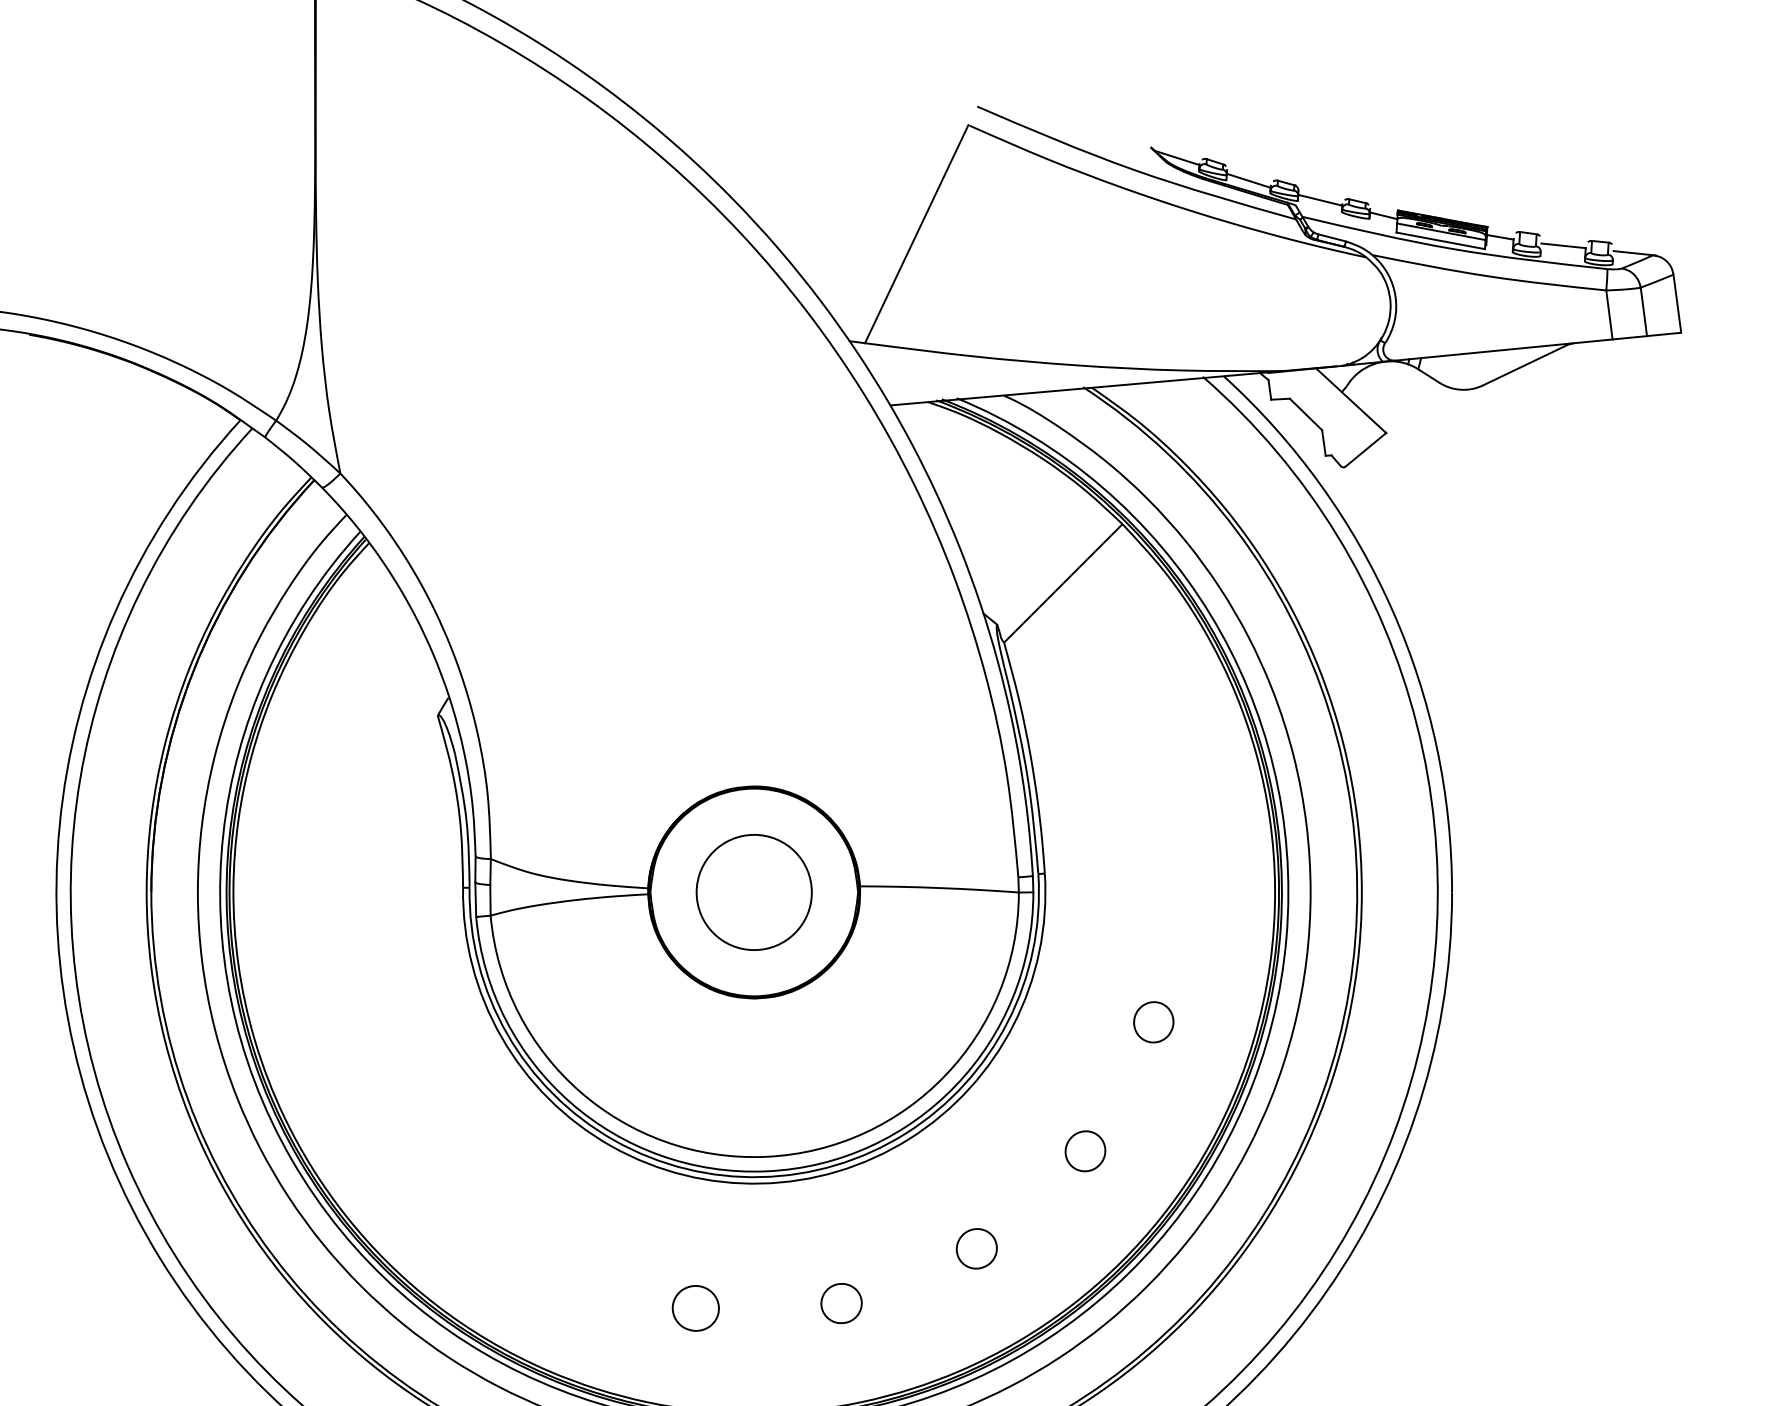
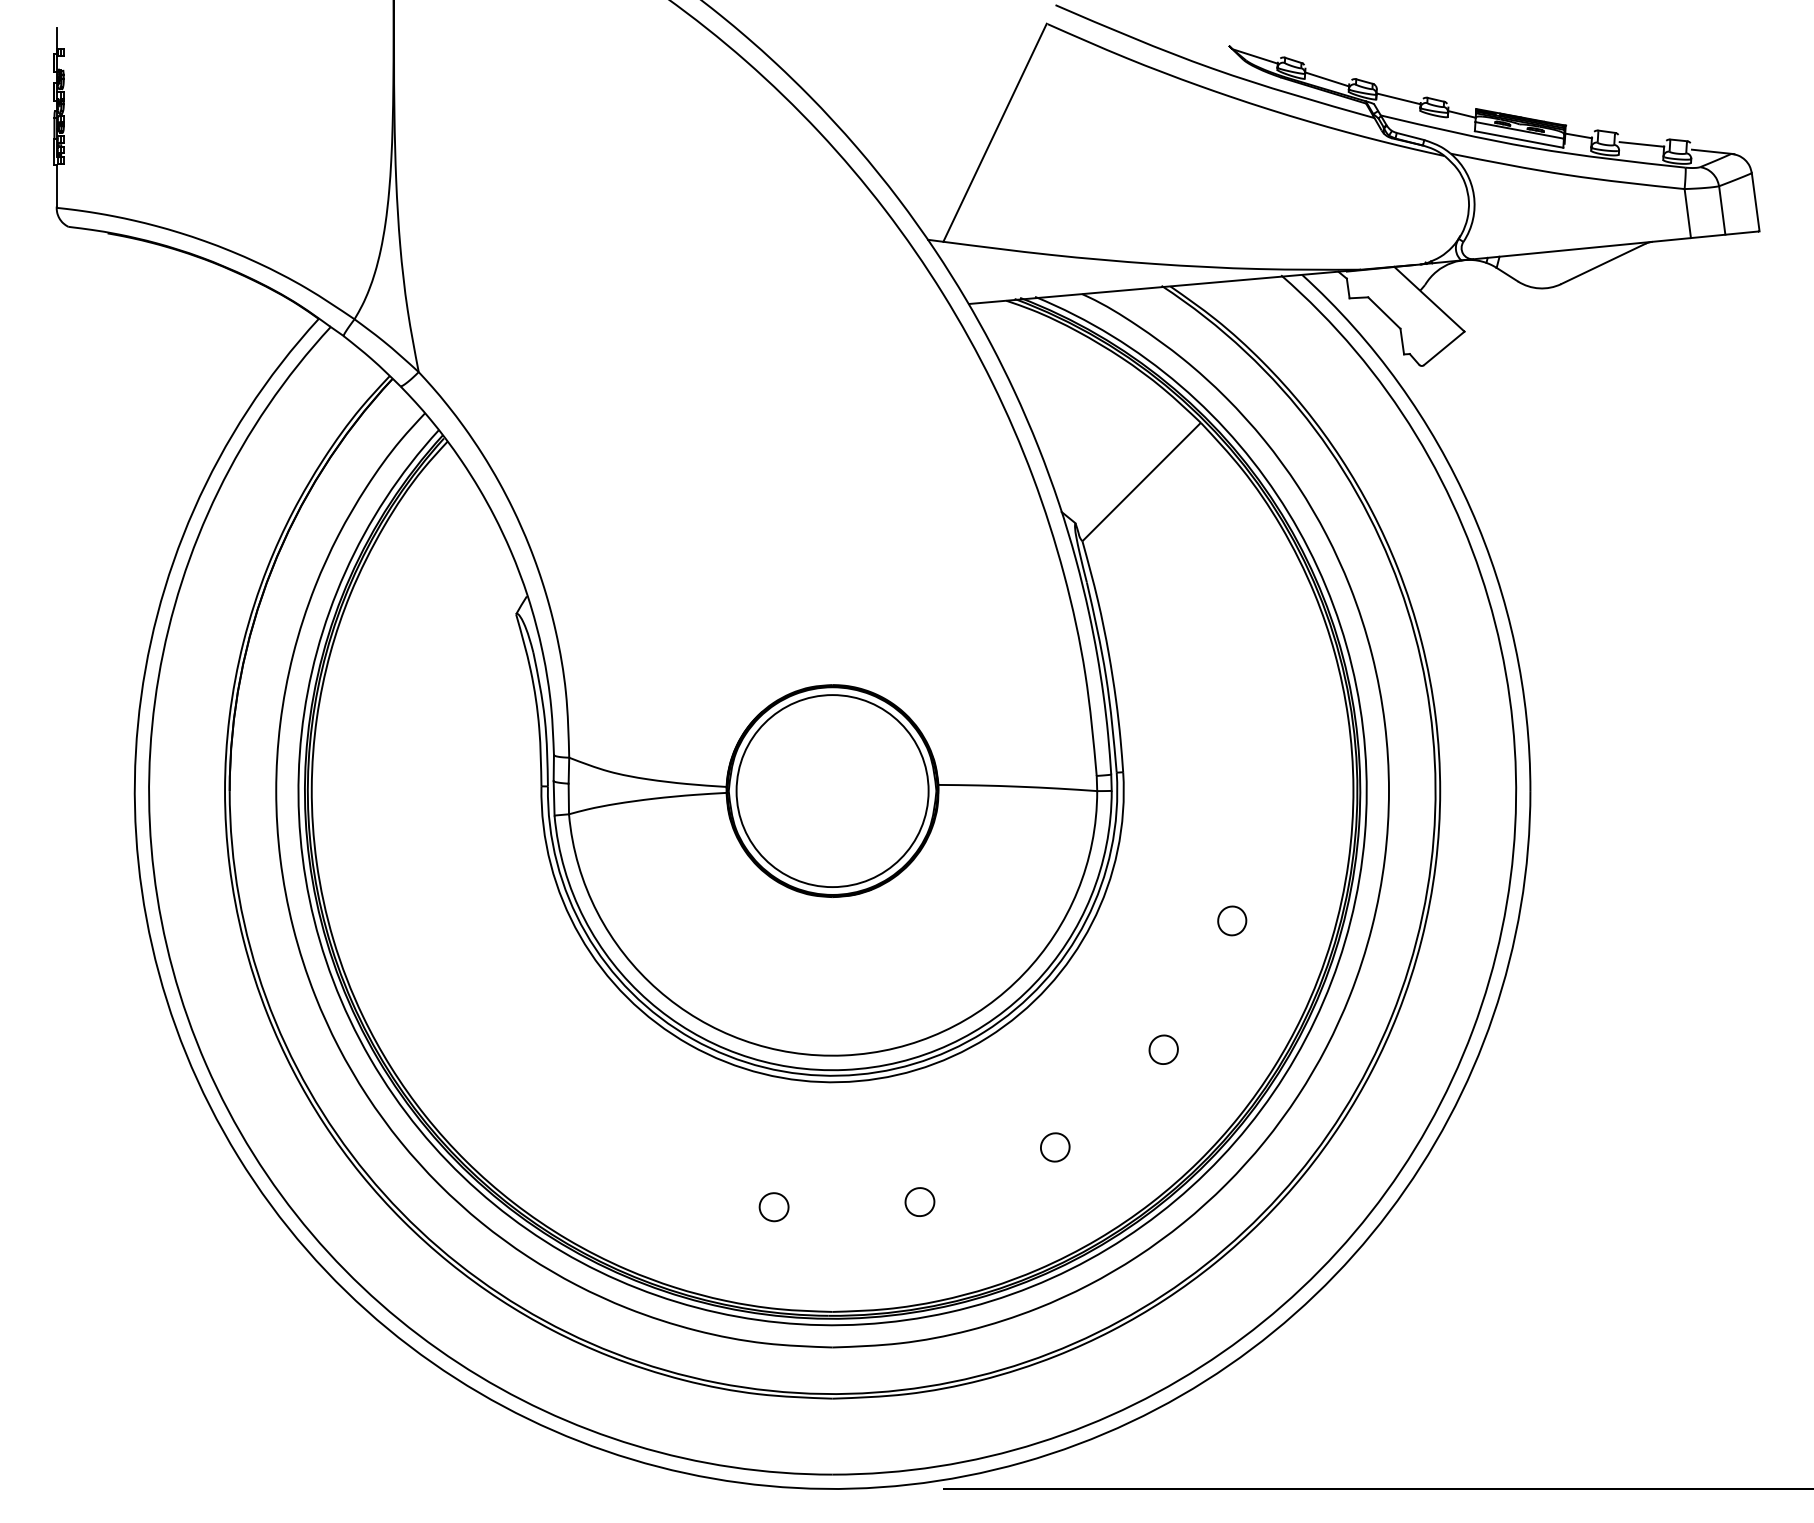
circle: (754, 892) -> (832, 791), size x1.67
part: (1154, 1021) -> (1232, 920), size x0.71
part: (1085, 1150) -> (1163, 1049), size x0.71
part: (977, 1248) -> (1055, 1147), size x0.71
part: (841, 1302) -> (919, 1201), size x0.71
part: (695, 1308) -> (773, 1207), size x0.62

